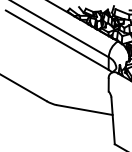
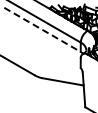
line: (57, 41) -> (42, 30), solid -> dashed

